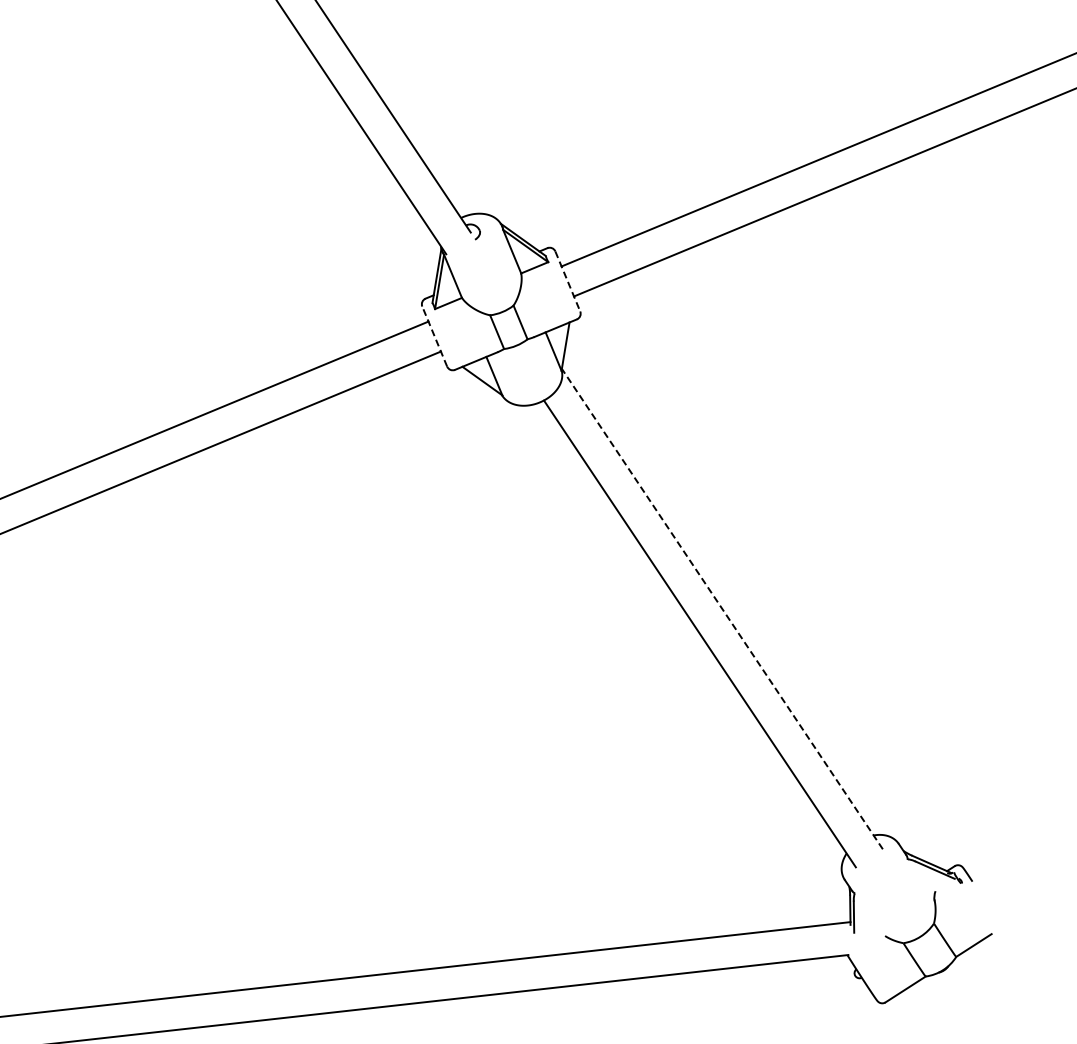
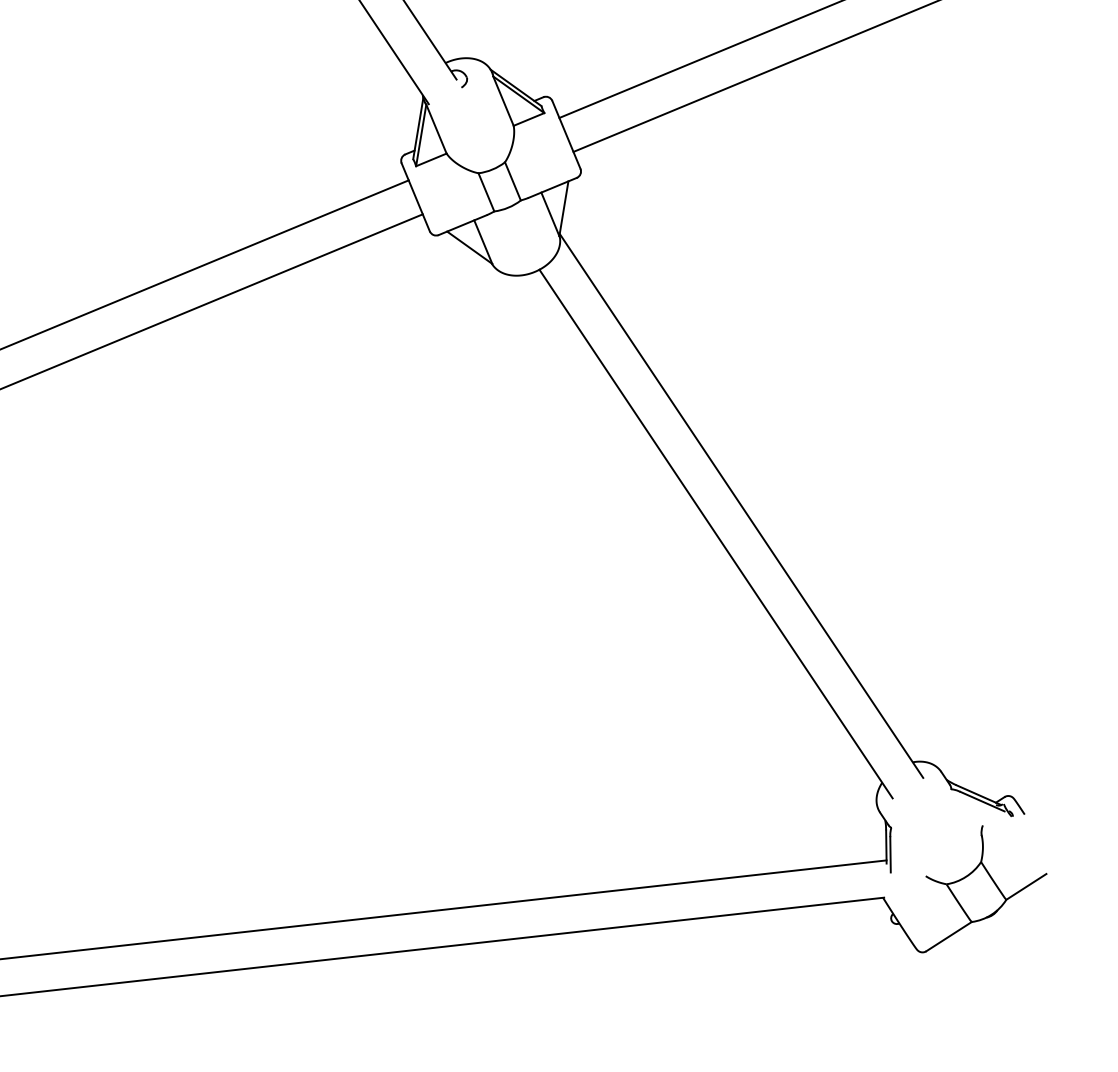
line: (568, 281) -> (567, 134), dashed -> solid
line: (434, 336) -> (415, 197), dashed -> solid
line: (722, 609) -> (741, 506), dashed -> solid

